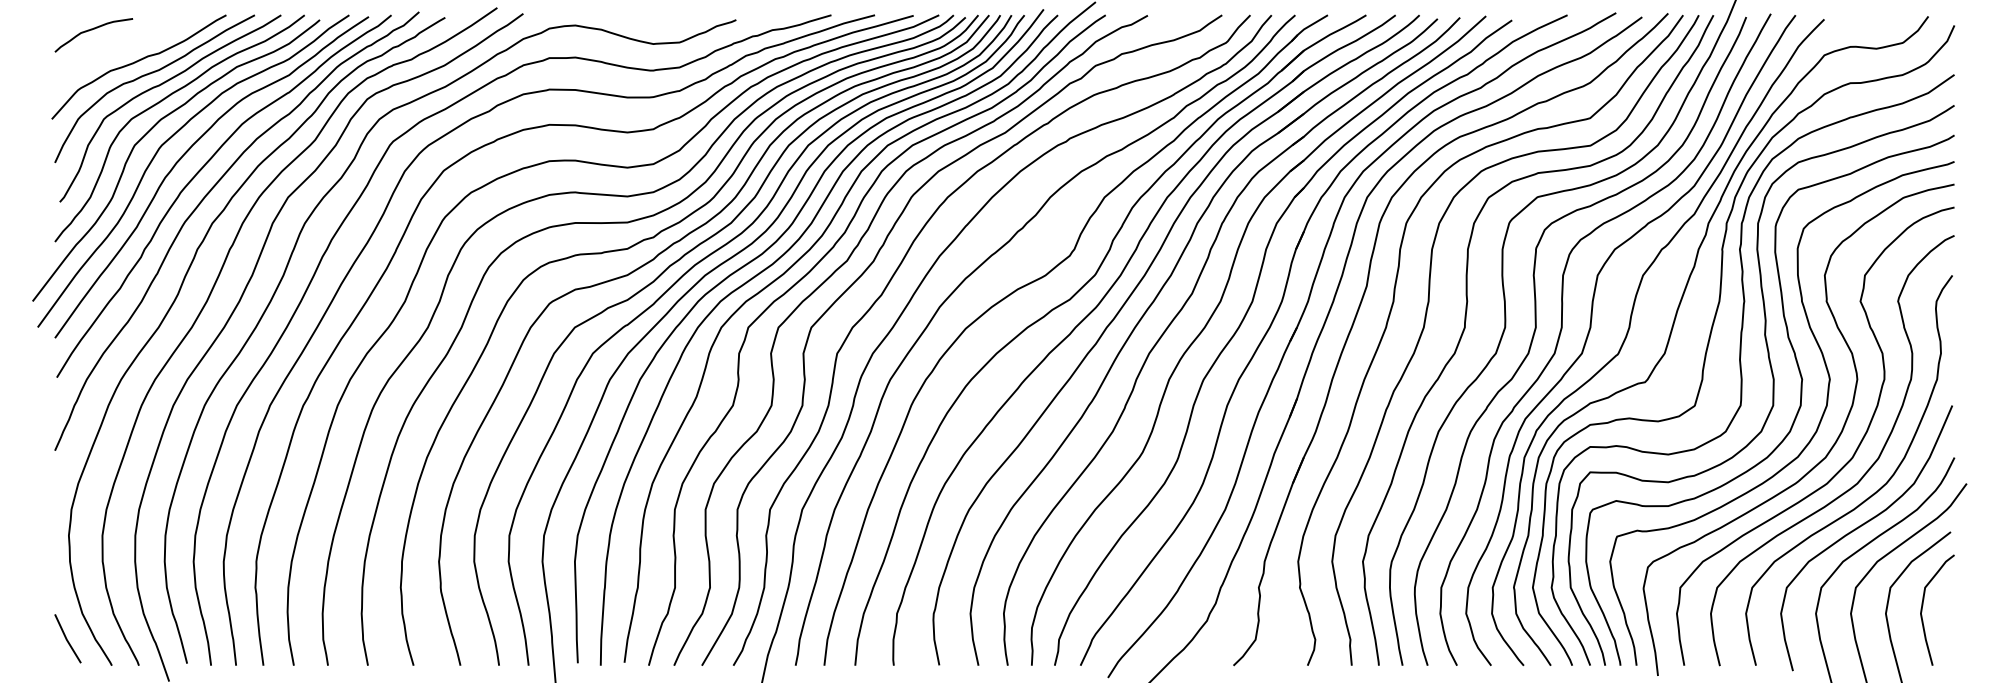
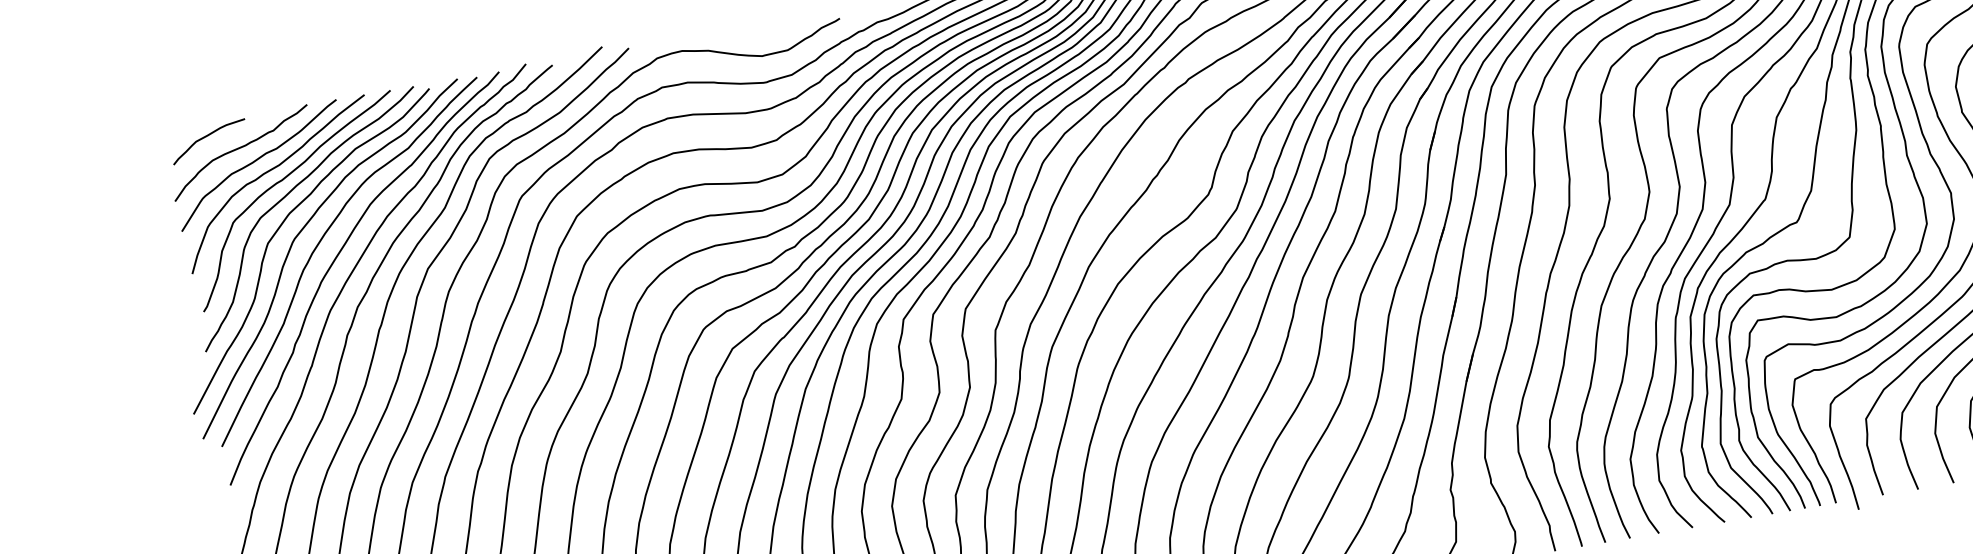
curve: (122, 47) -> (239, 148), added

